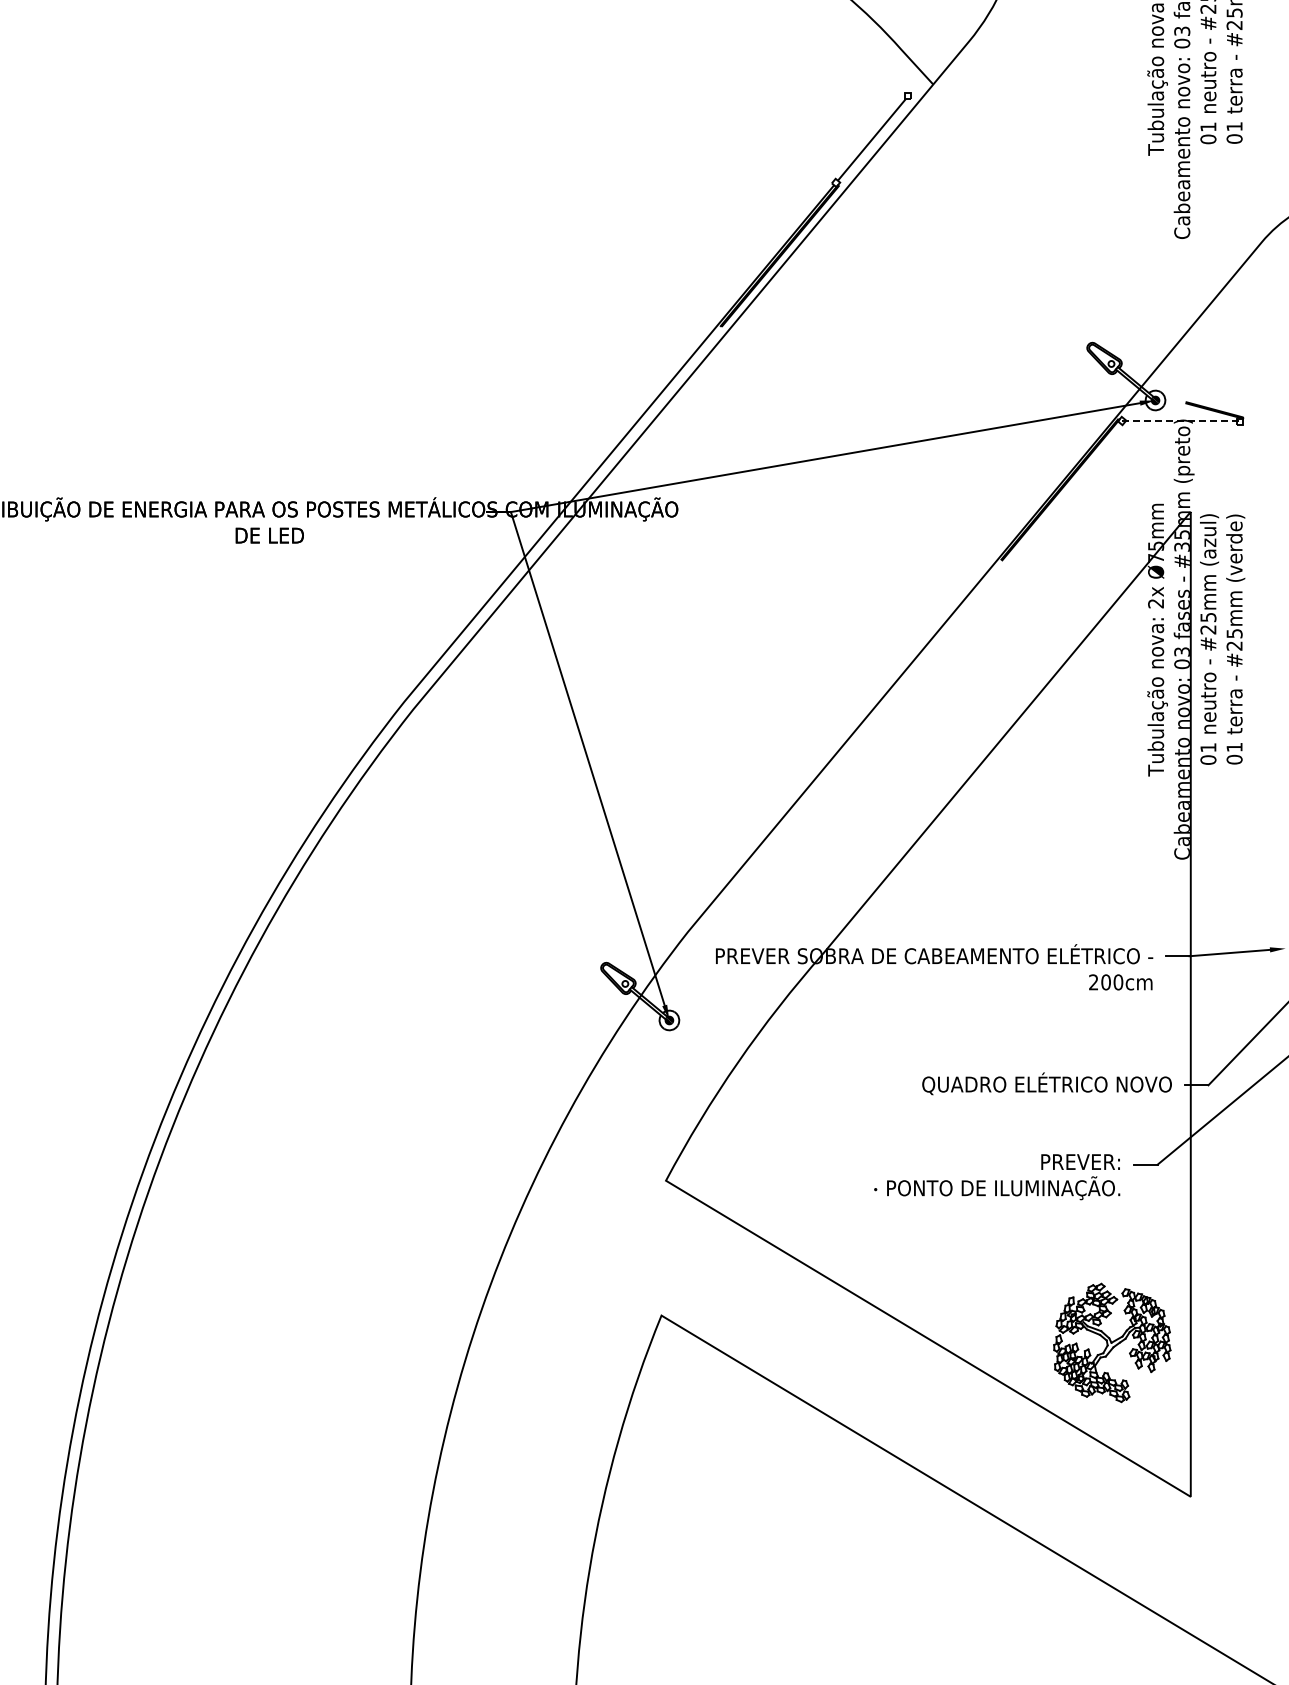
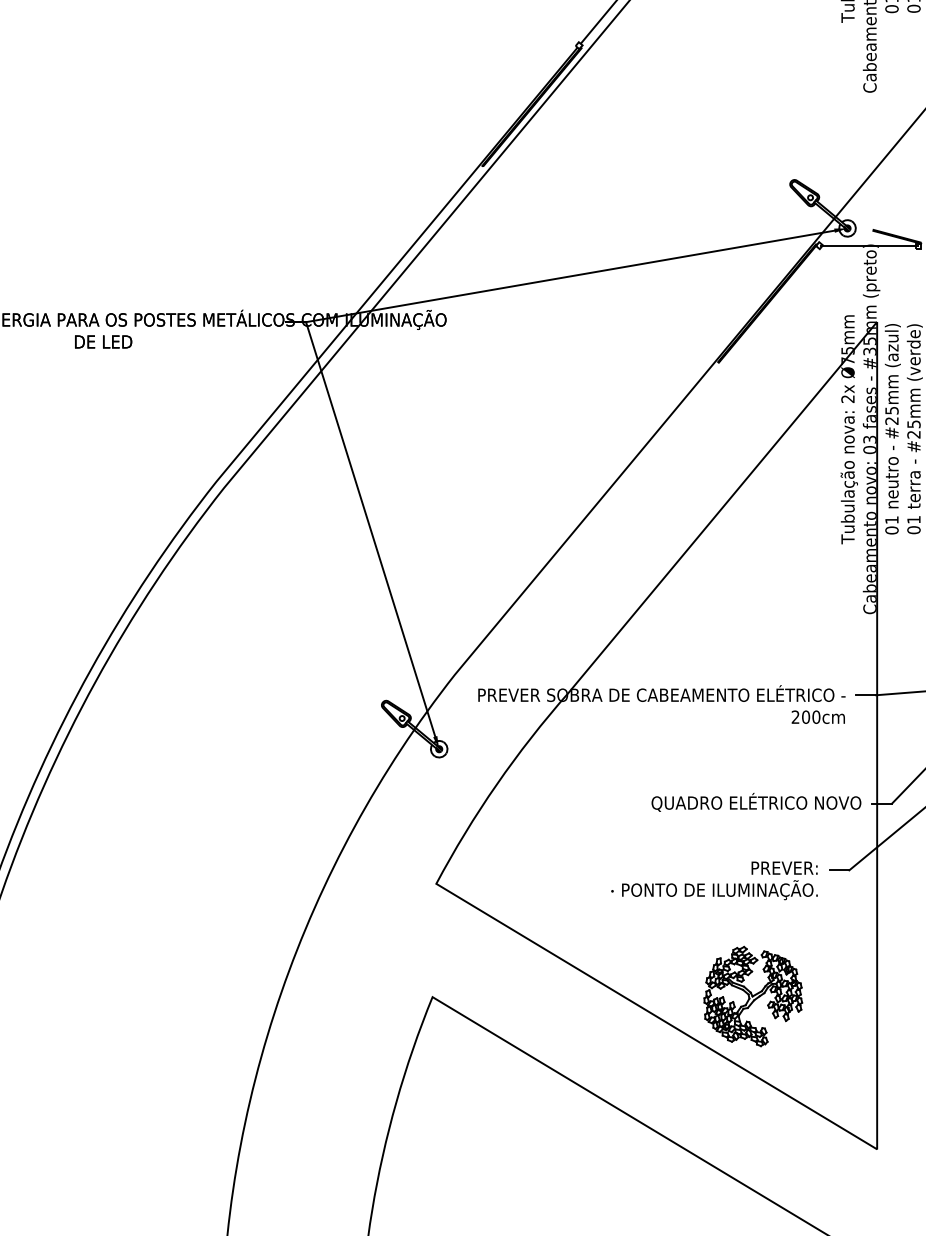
line: (1181, 421) -> (869, 246), dashed -> solid
part: (1112, 1342) -> (753, 996), moved

